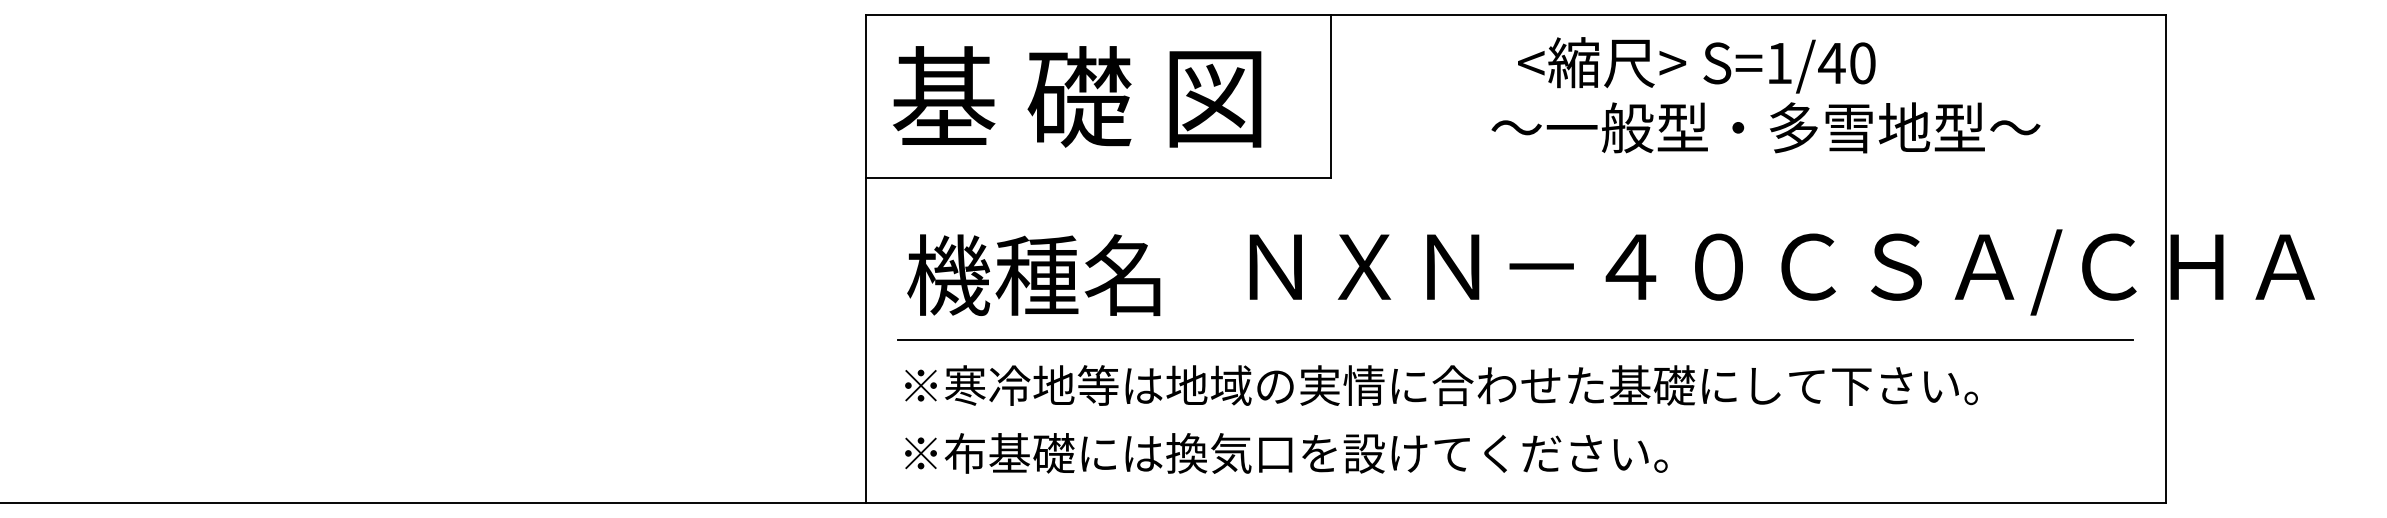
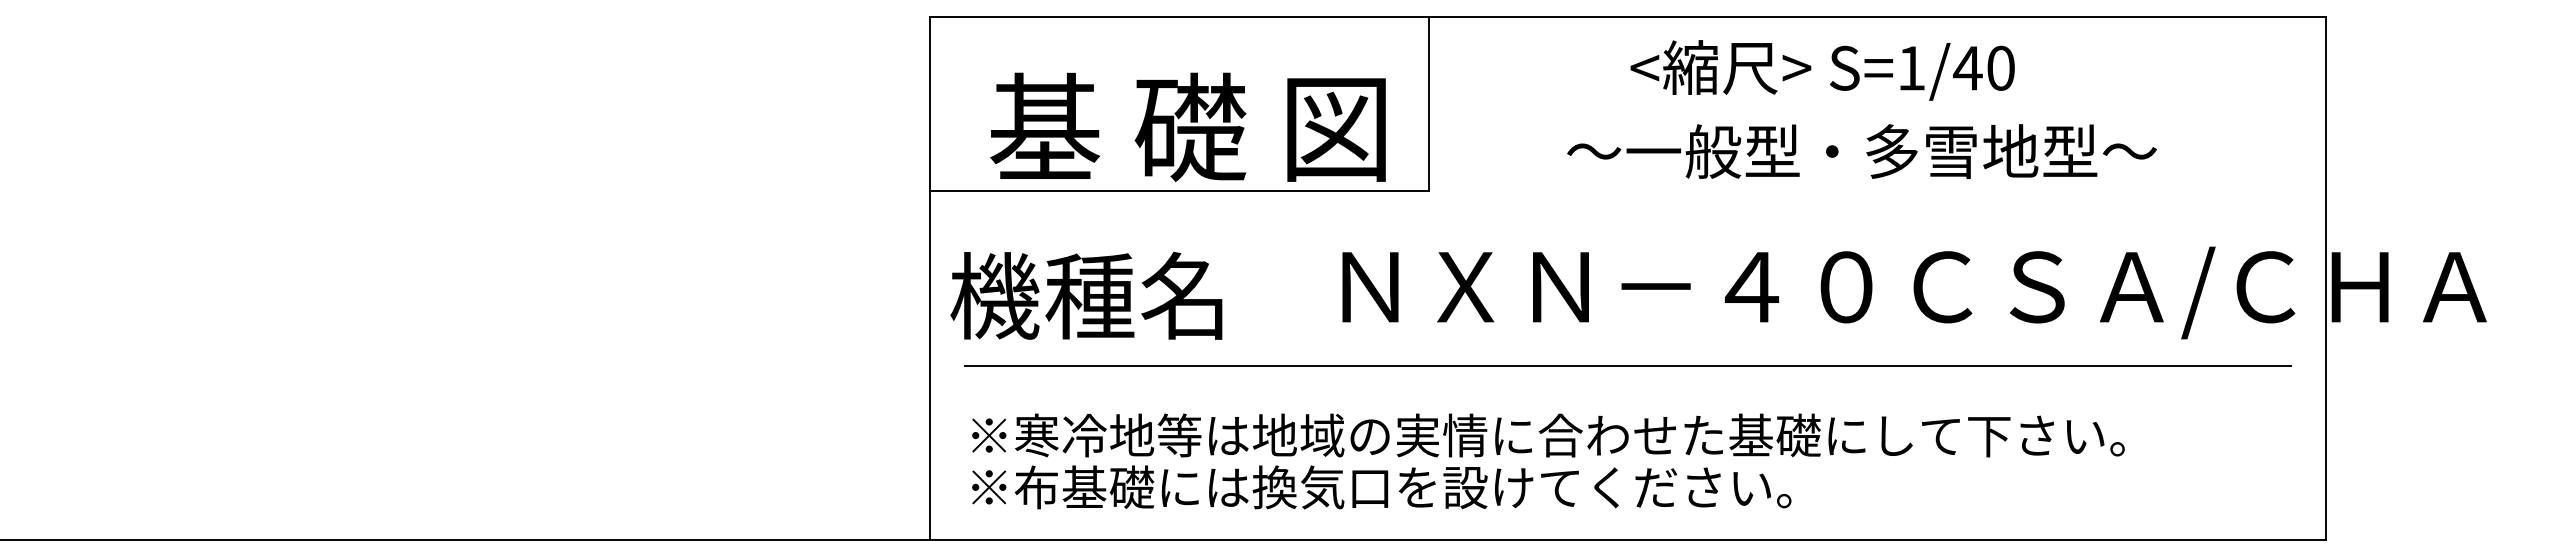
text: (1076, 96) -> (1187, 126), moved
text: (1765, 127) -> (1861, 151), moved
text: (1033, 274) -> (1086, 295), moved
text: (1441, 385) -> (1548, 435), moved

